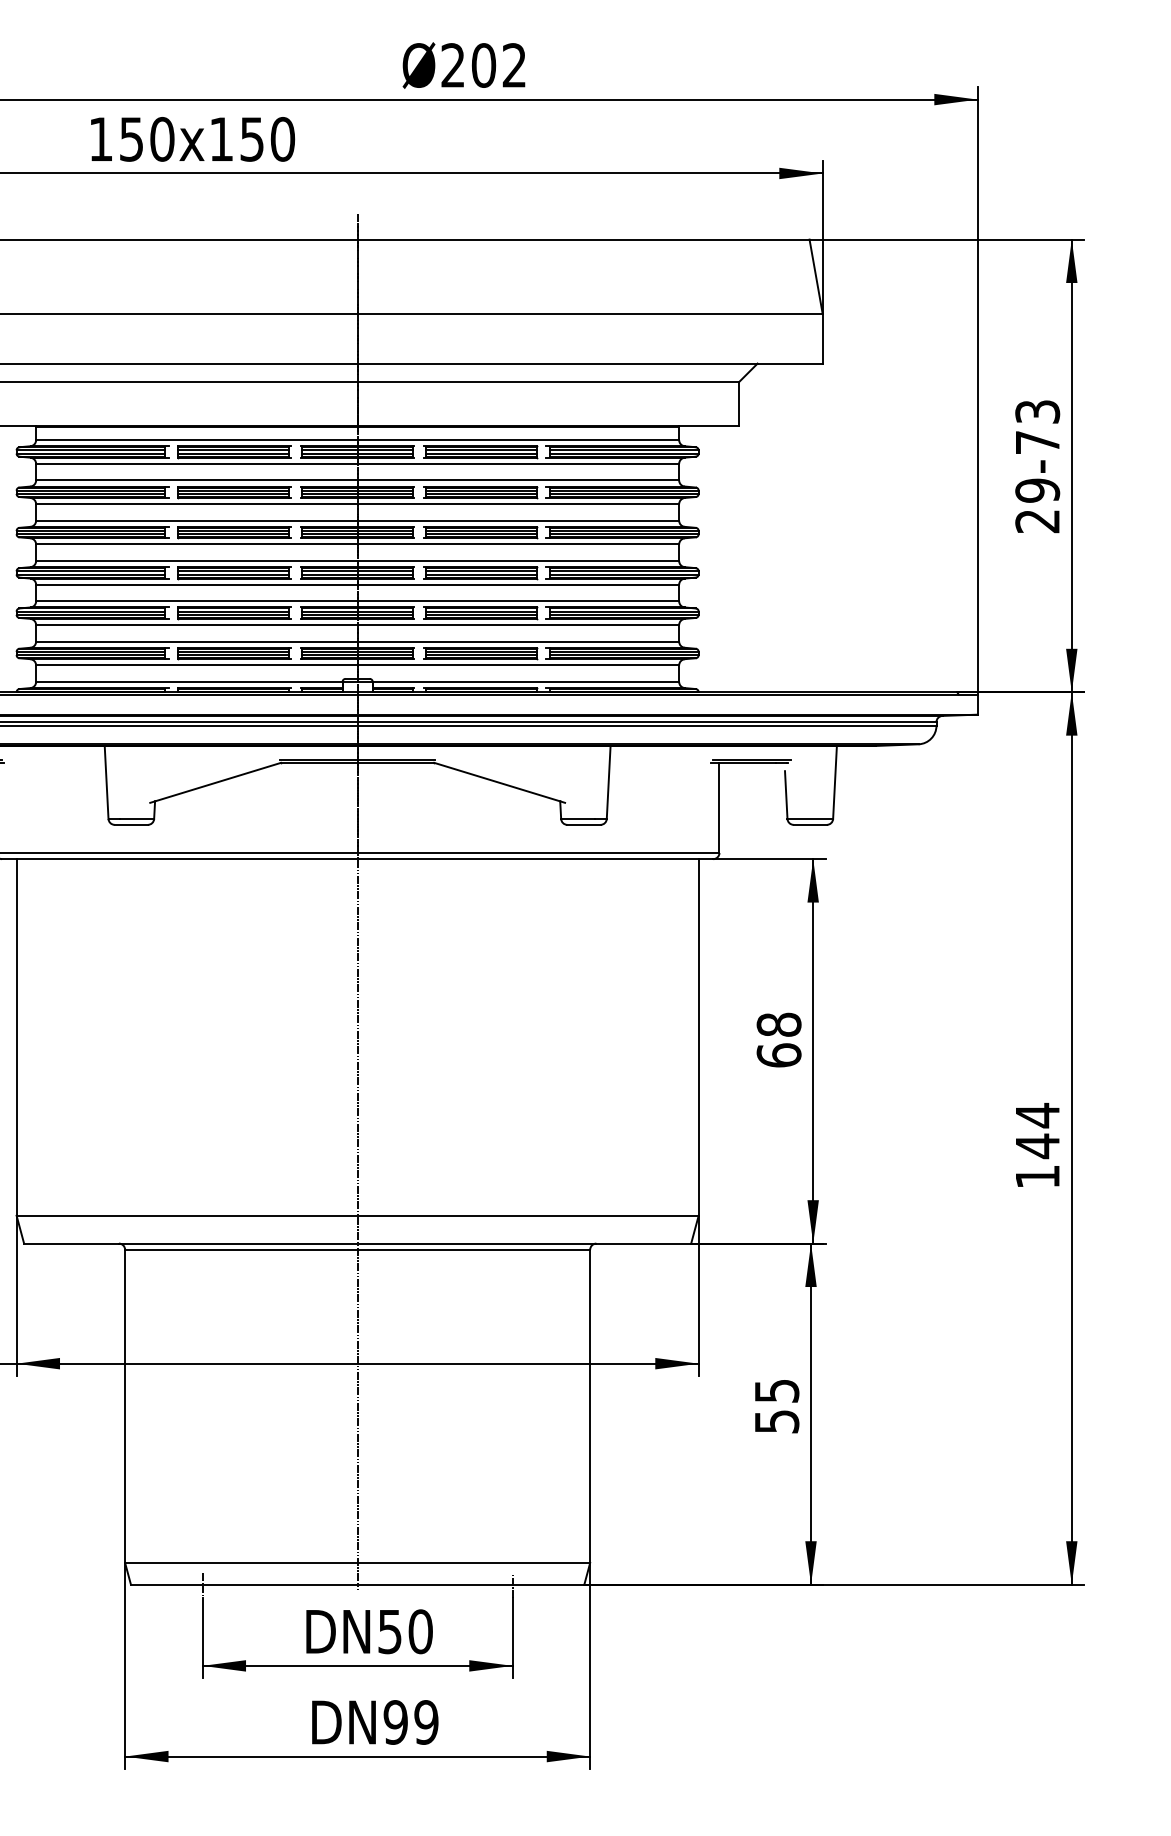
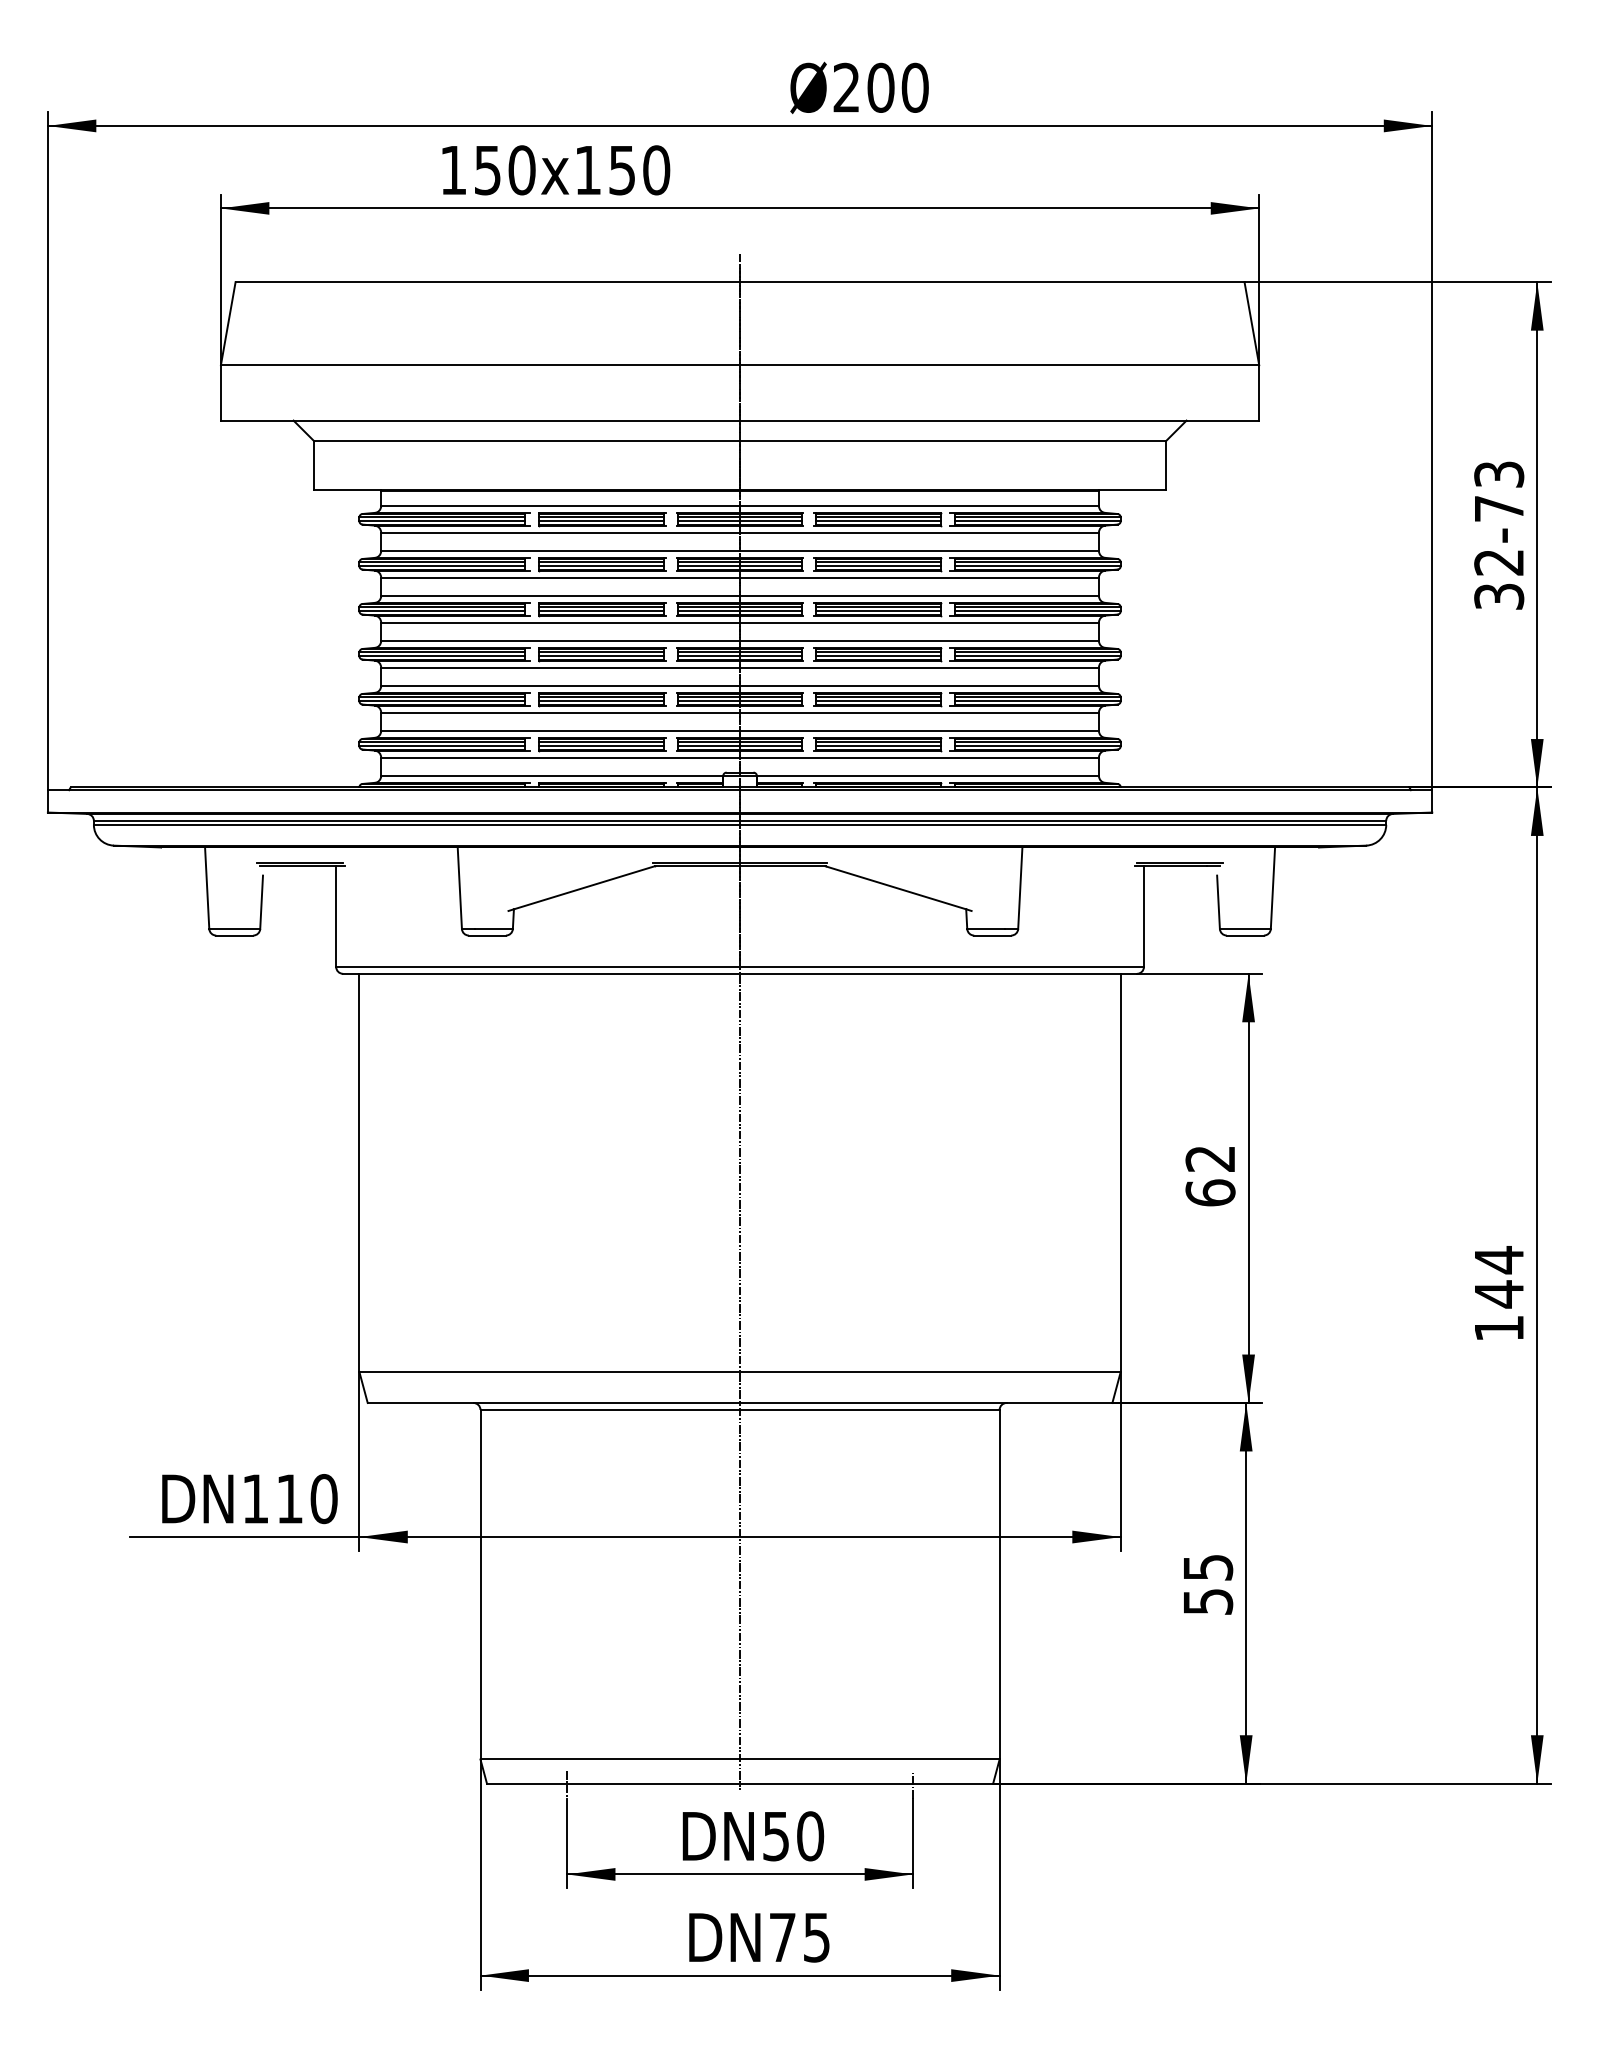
text: (513, 65) -> (914, 87), 202 -> 200
text: (1037, 505) -> (1499, 579), 29- -> 32-
text: (779, 1024) -> (1210, 1158), 68 -> 62
text: (410, 1722) -> (799, 1937), 99 -> 75

